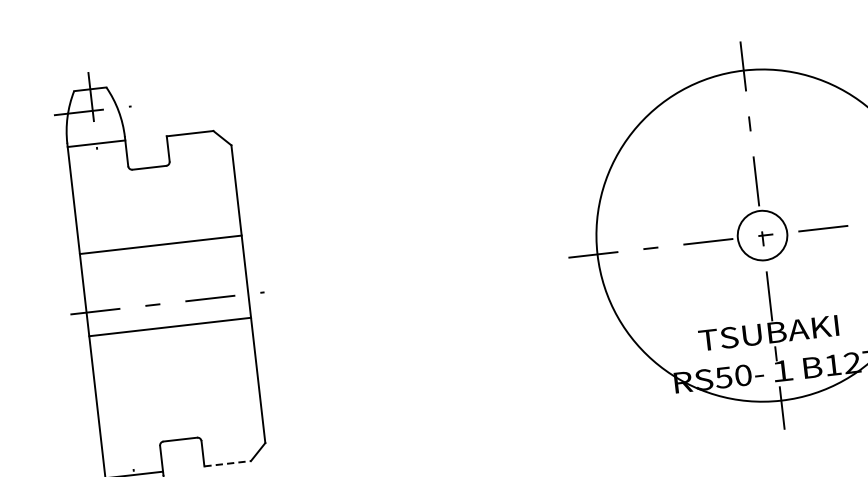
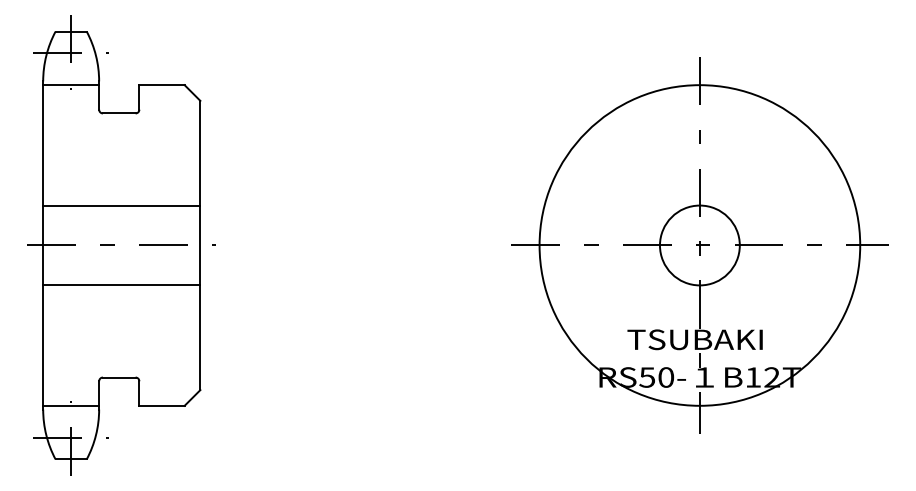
circle: (762, 235) -> (699, 245), size x1.67
line: (160, 244) -> (121, 205), moved
line: (169, 327) -> (121, 285), moved
line: (228, 463) -> (162, 405), dashed -> solid

